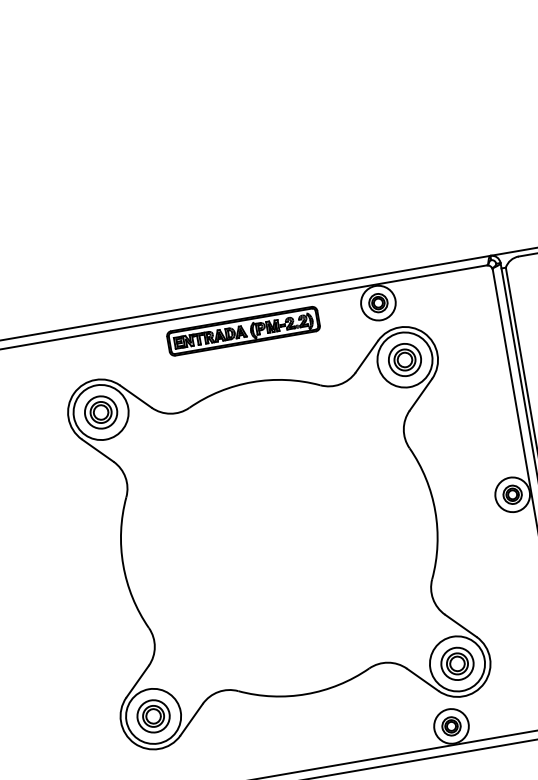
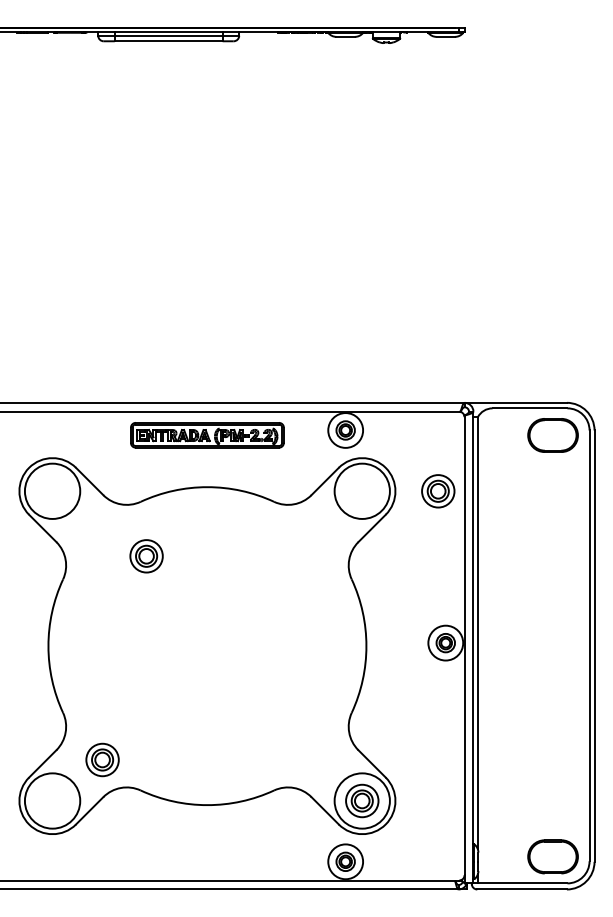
part: (405, 360) -> (438, 491), moved
part: (101, 412) -> (146, 556), moved
part: (153, 715) -> (102, 759), moved

